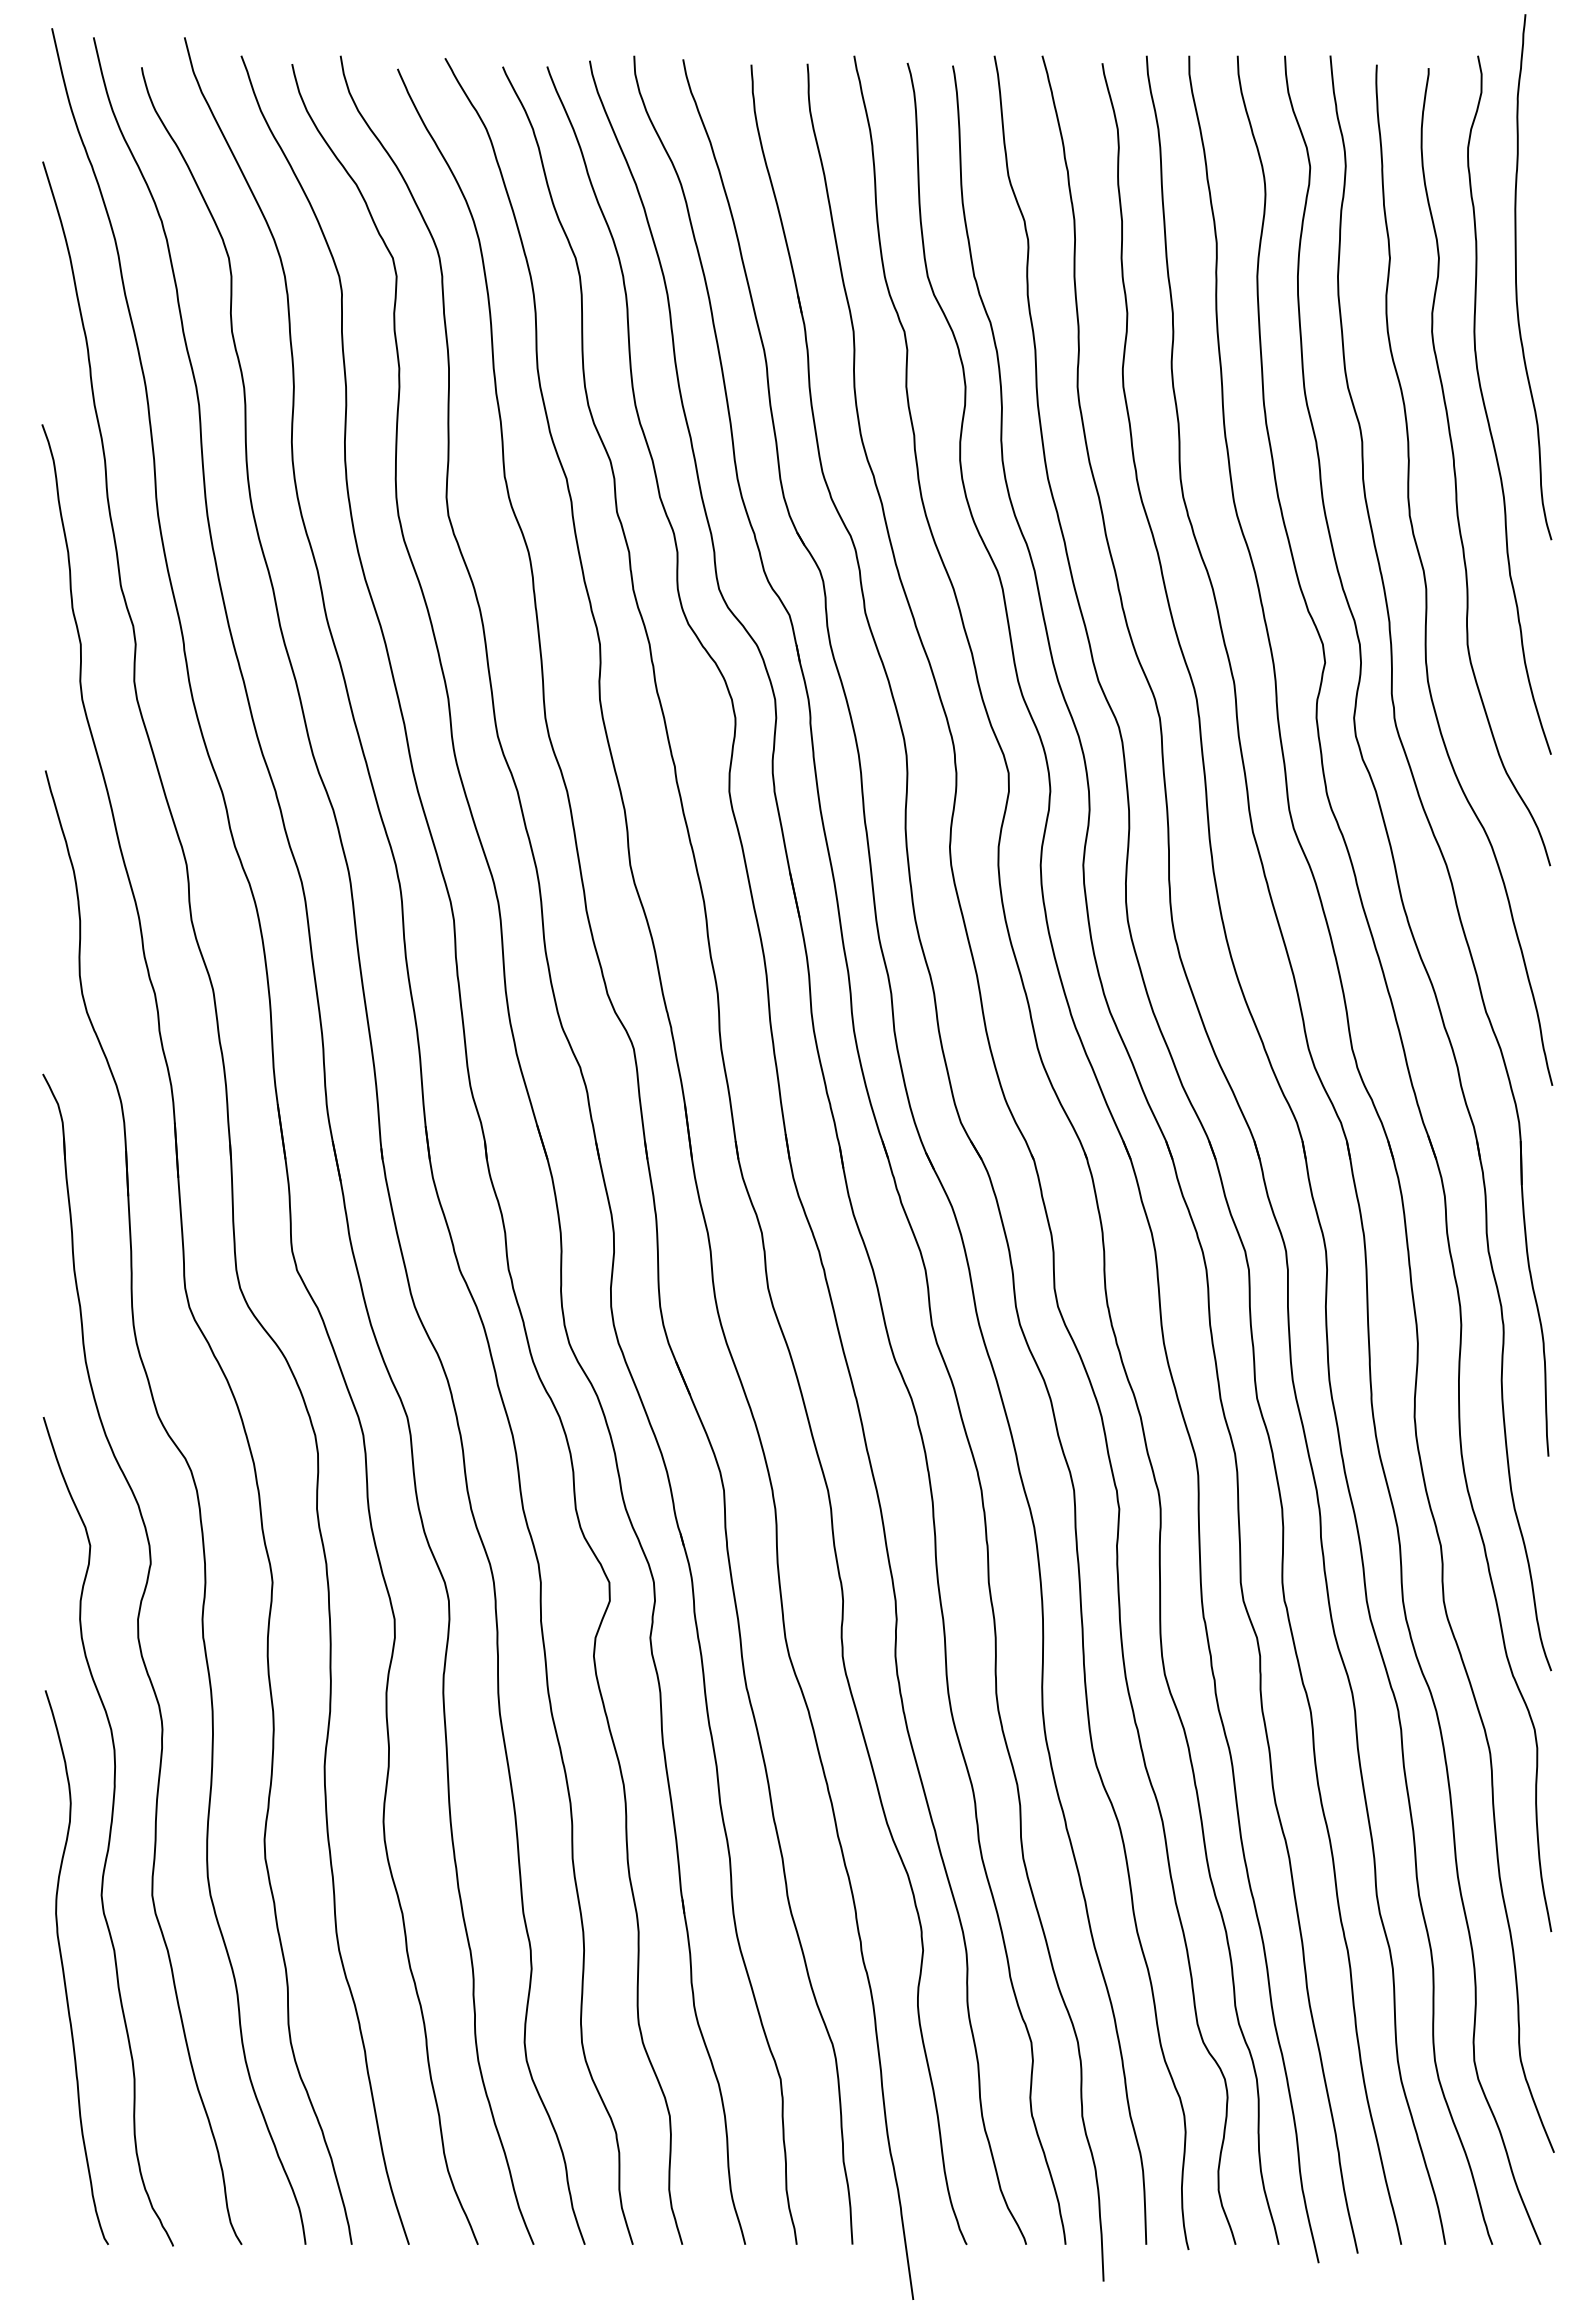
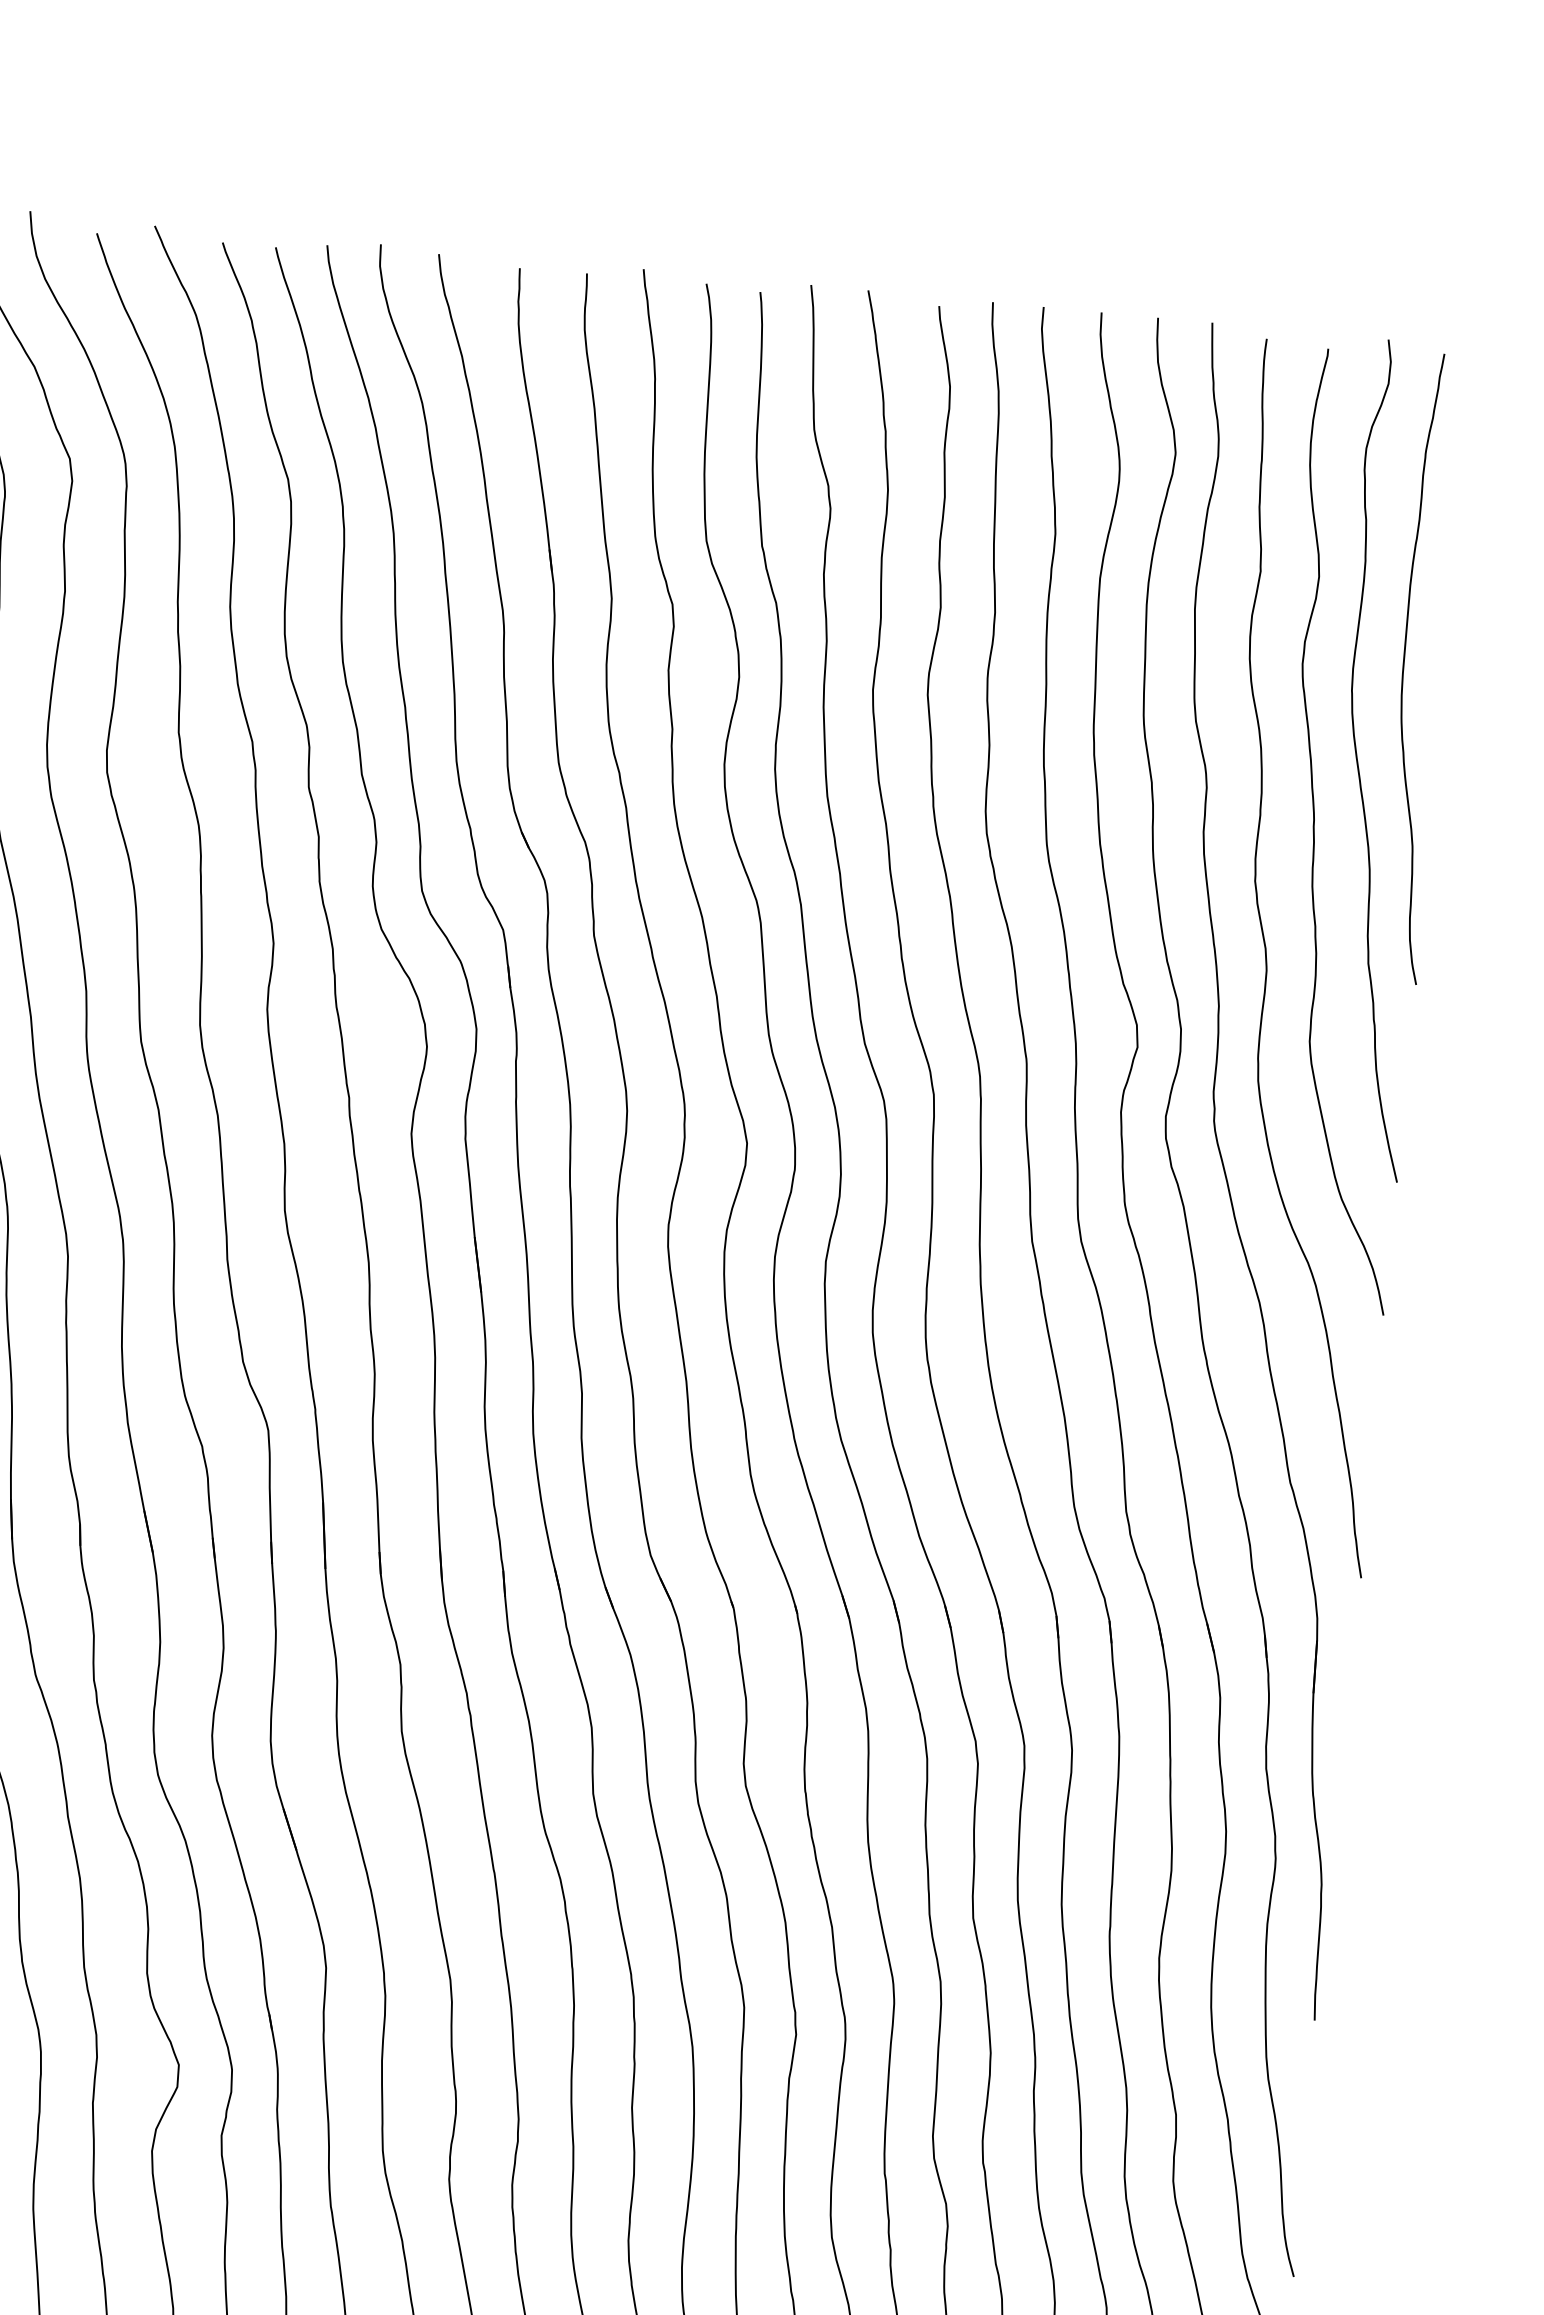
curve: (1516, 277) -> (1404, 667), moved

